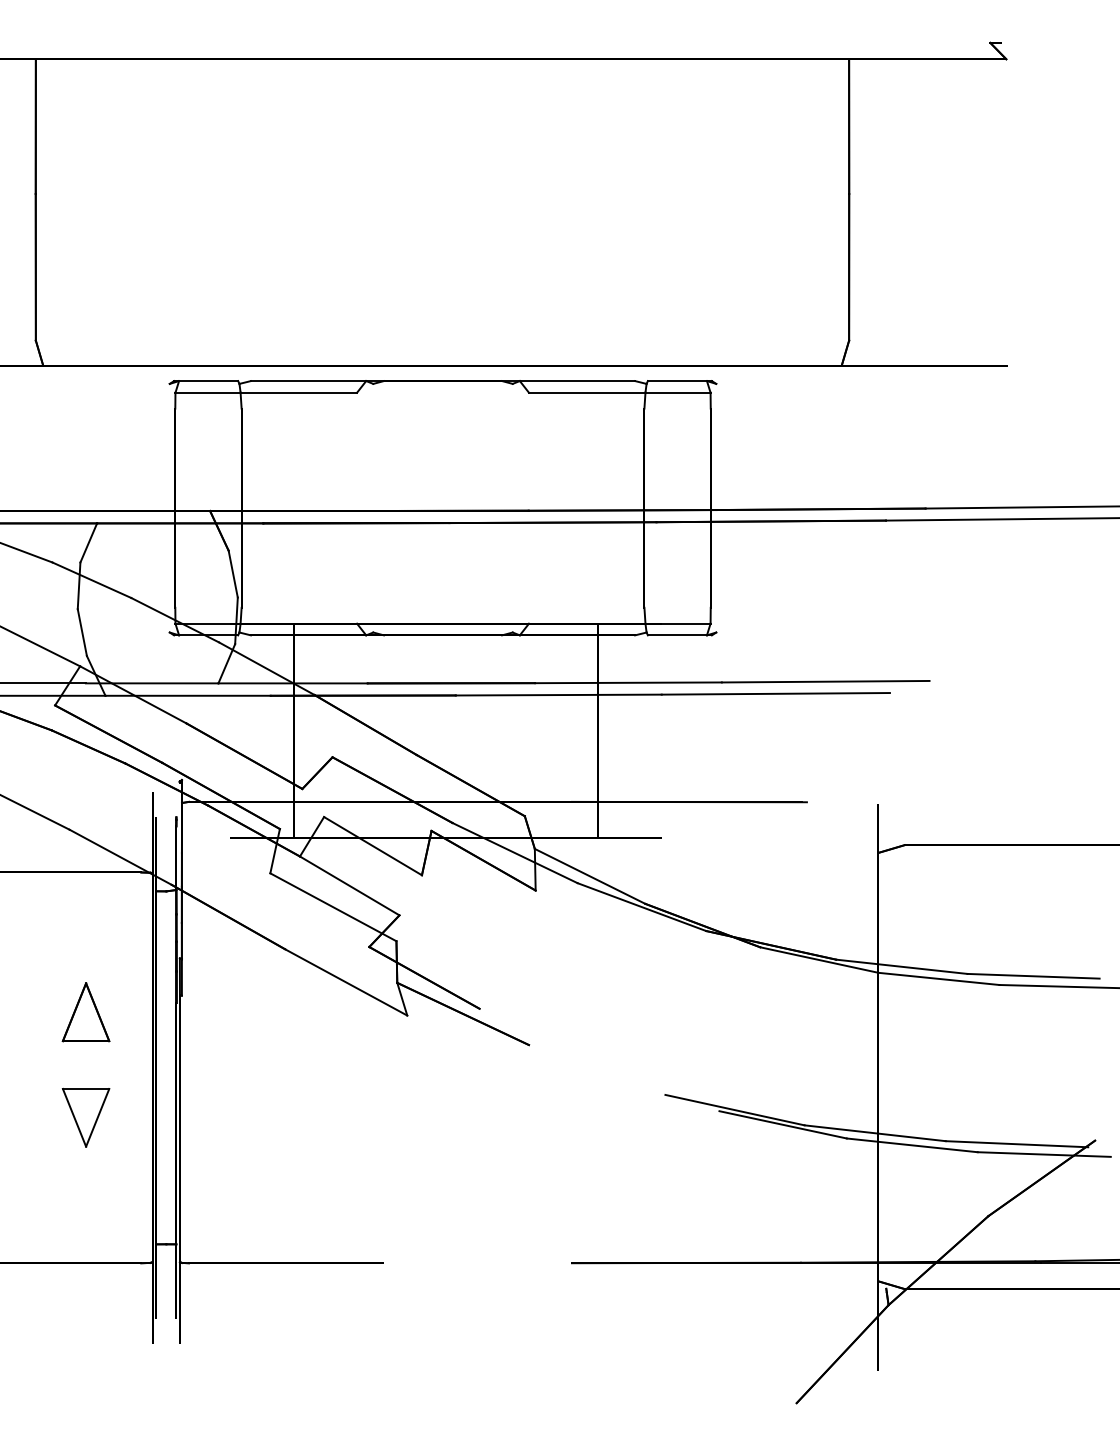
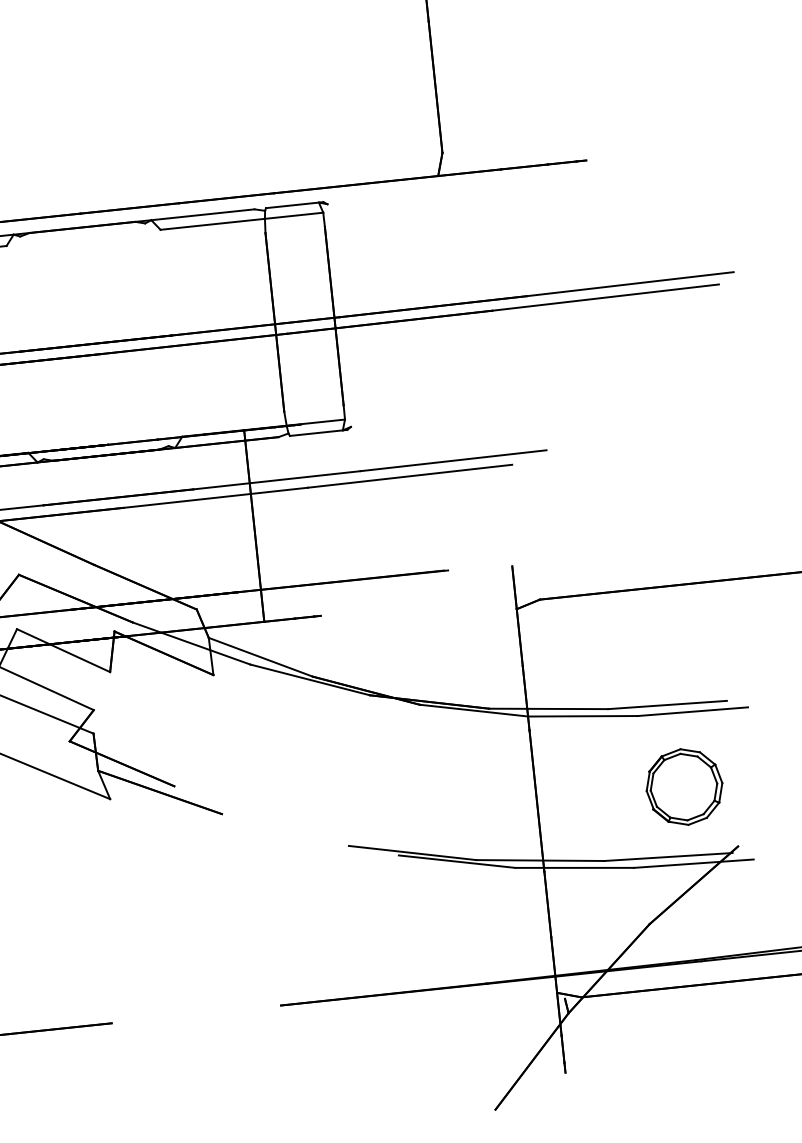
part: (1042, 1068) -> (684, 786), added

